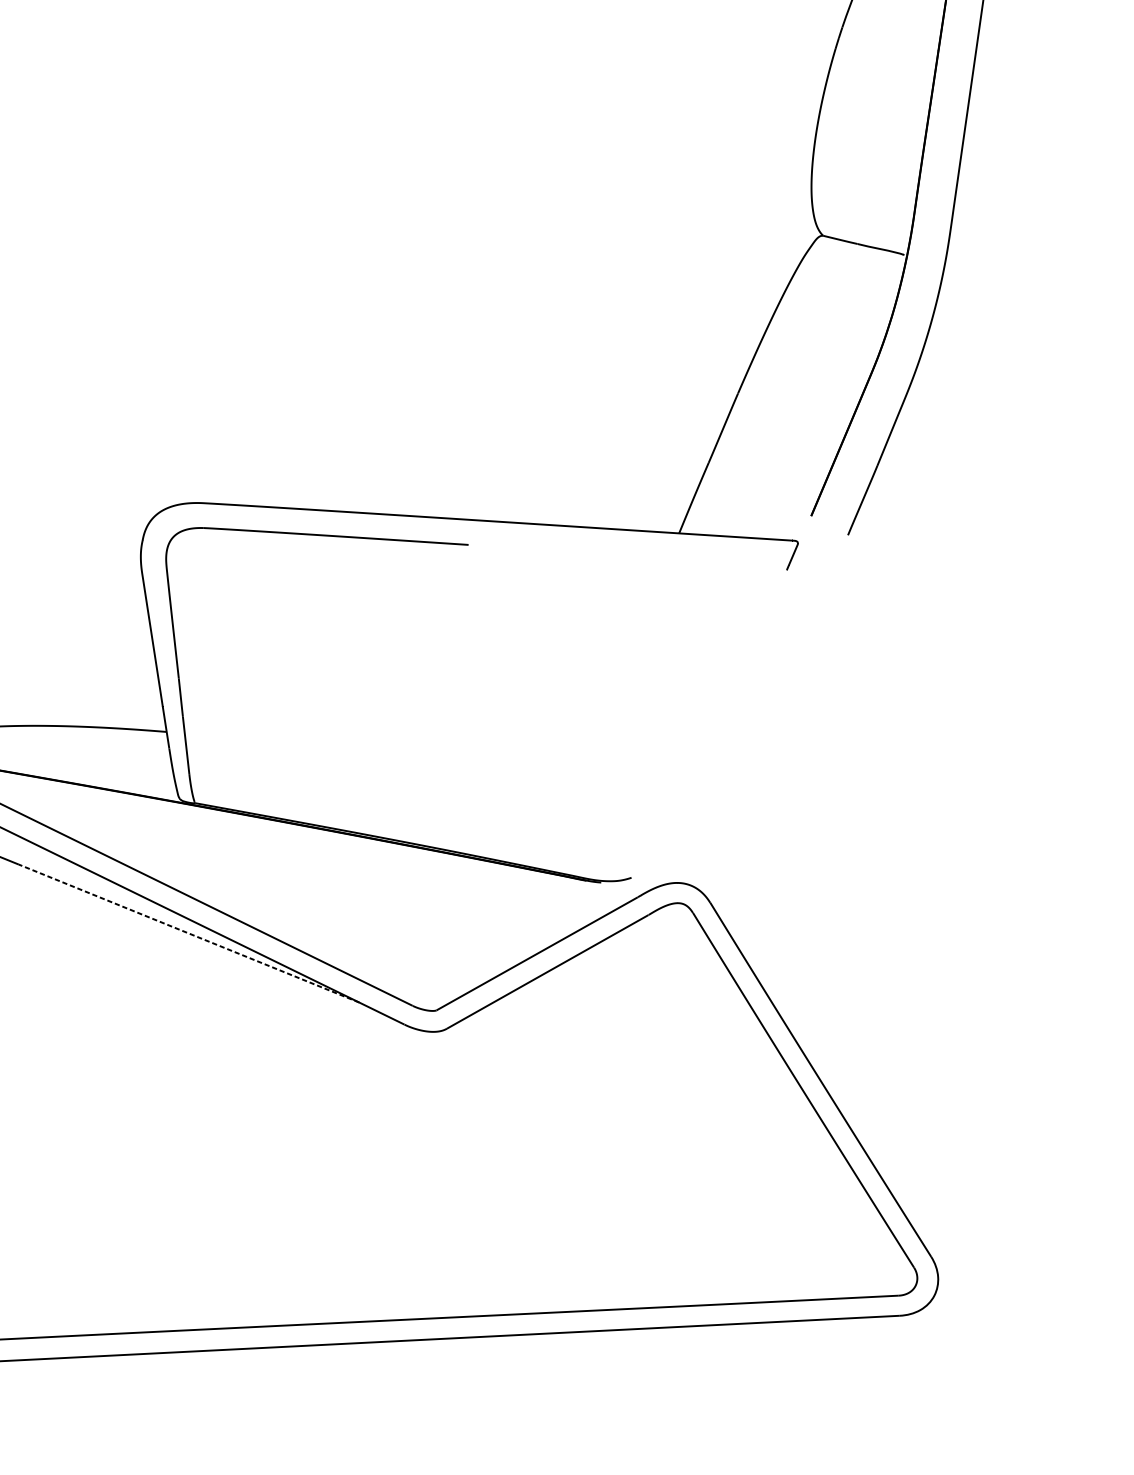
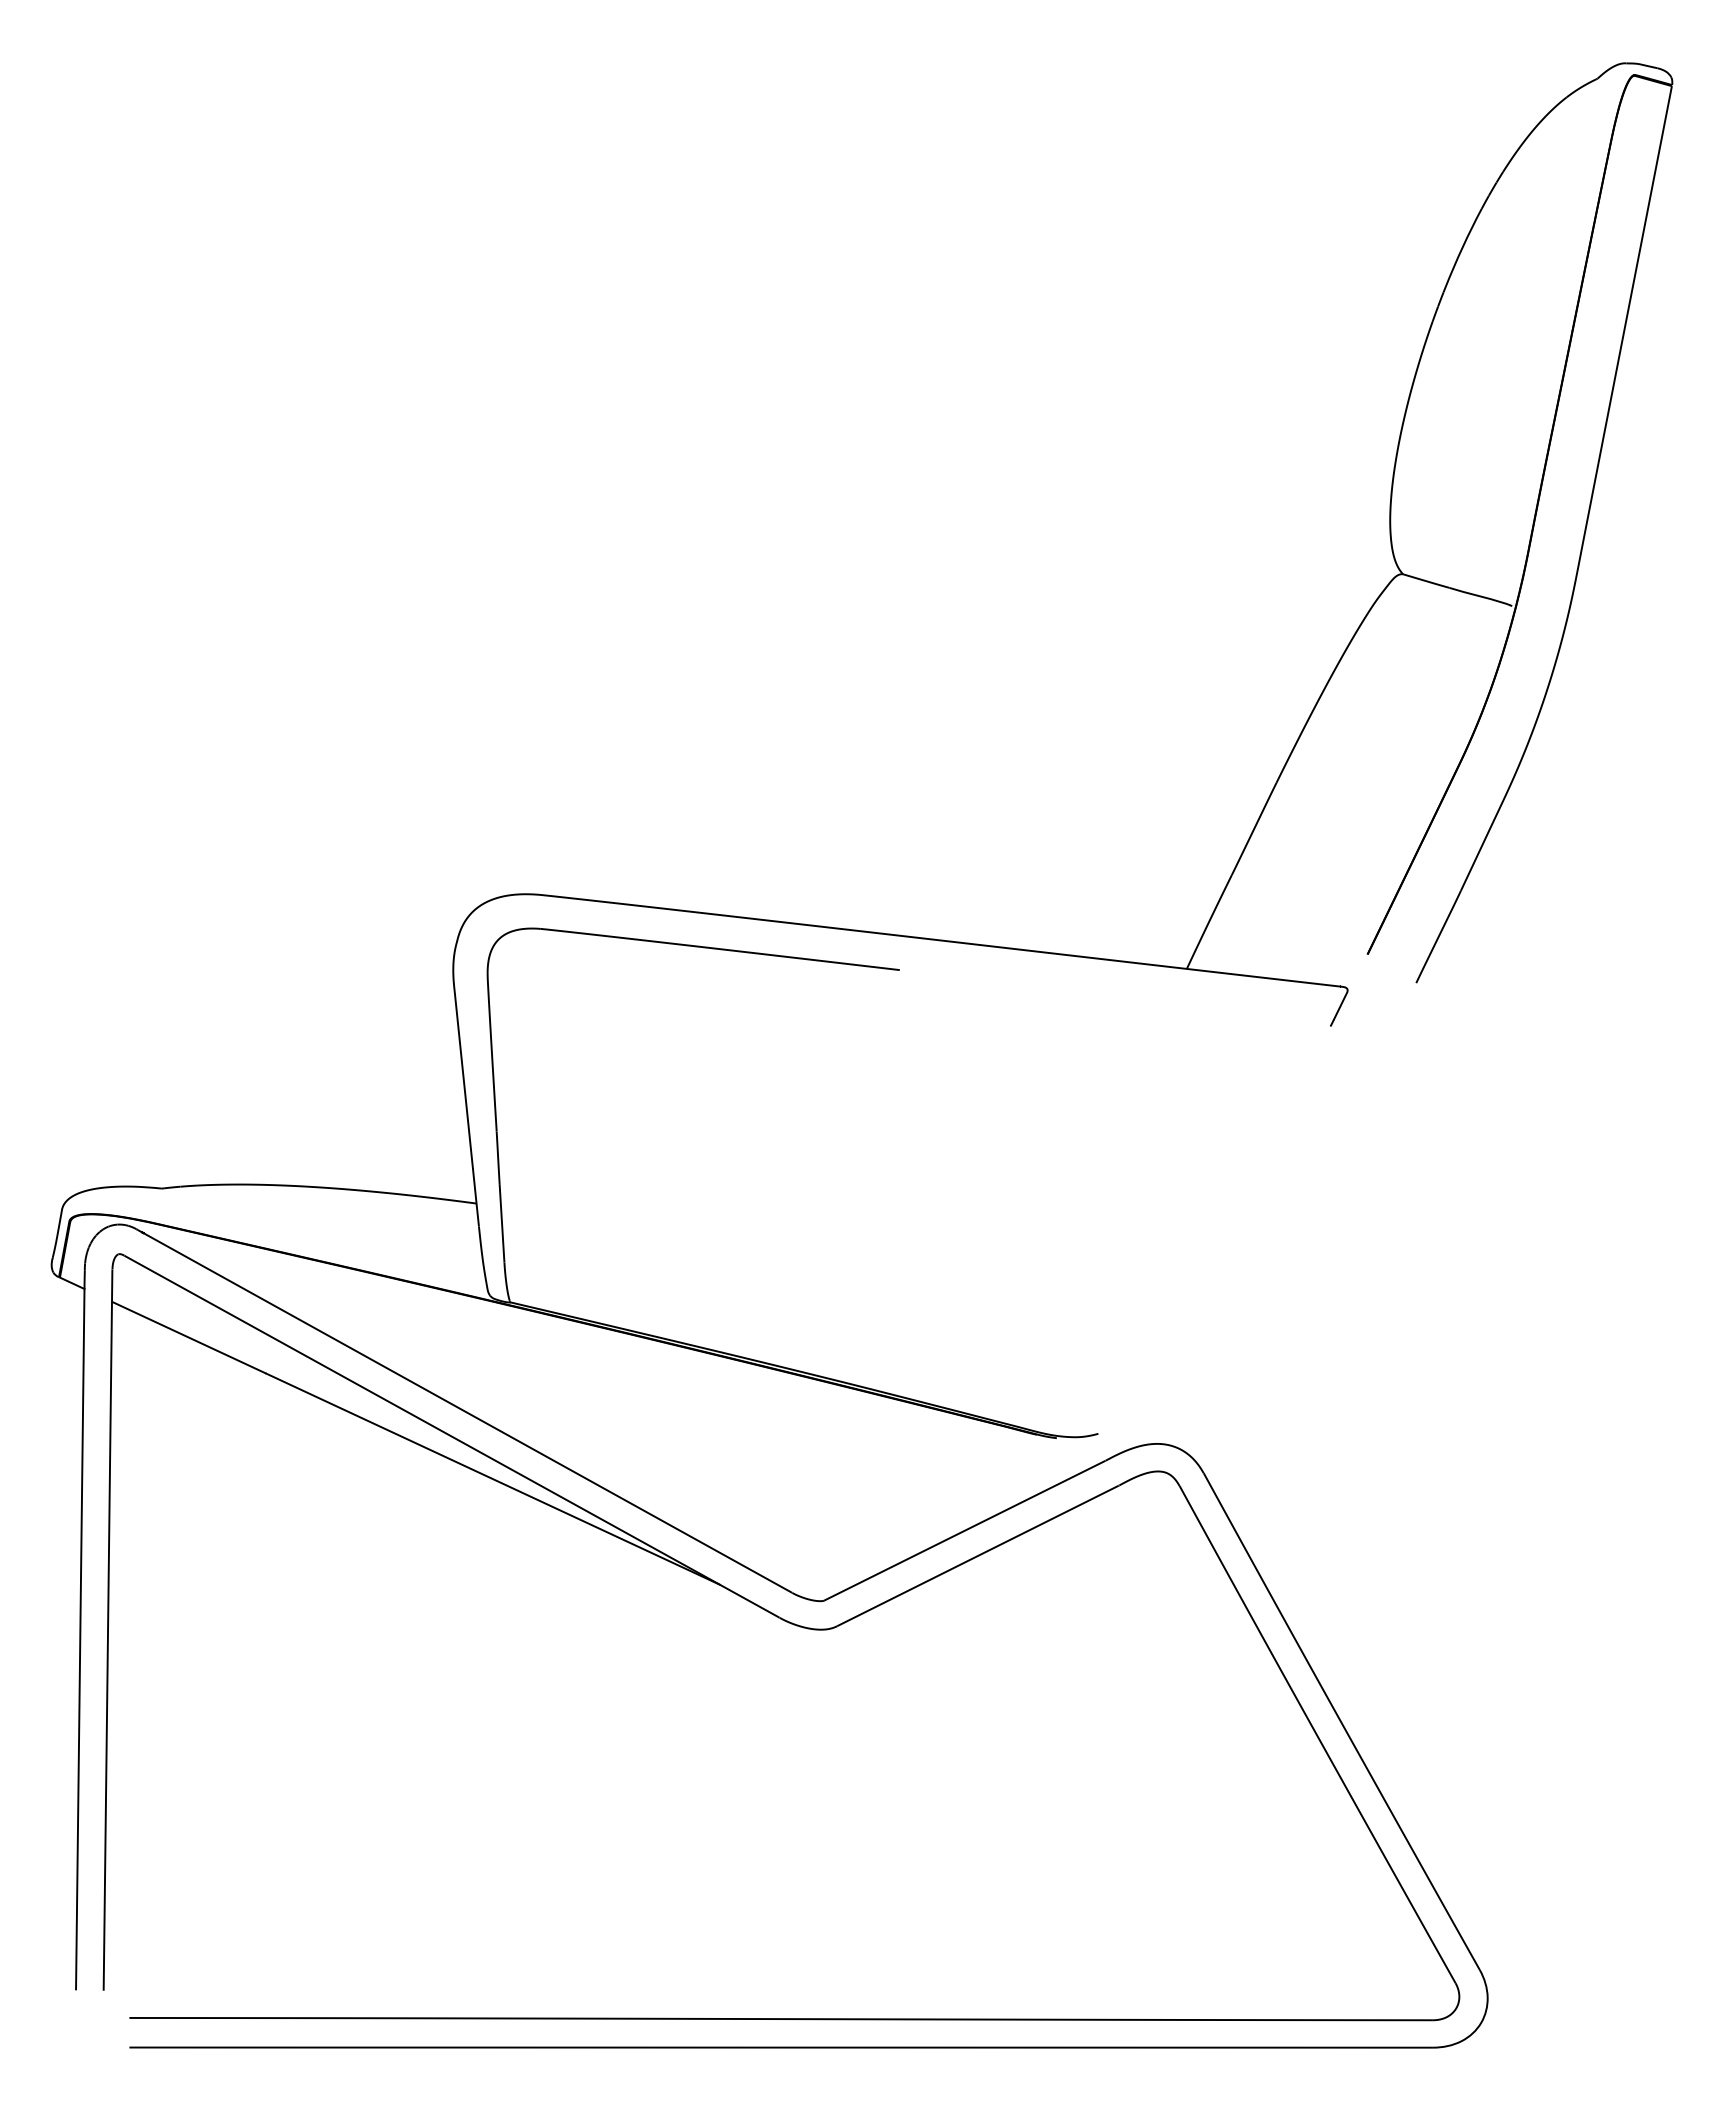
line: (188, 933) -> (492, 1478), dashed -> solid

